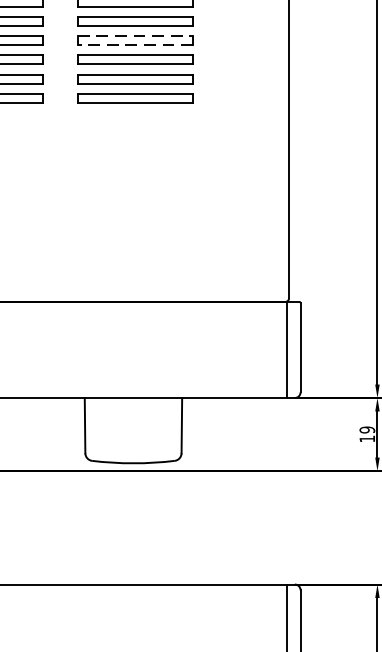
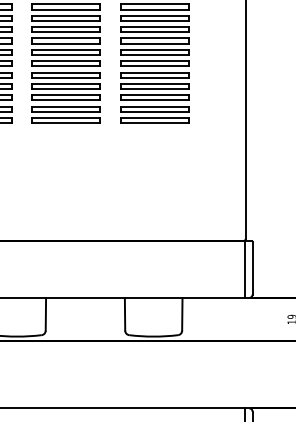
line: (136, 35) -> (155, 83), dashed -> solid
line: (134, 45) -> (154, 89), dashed -> solid

